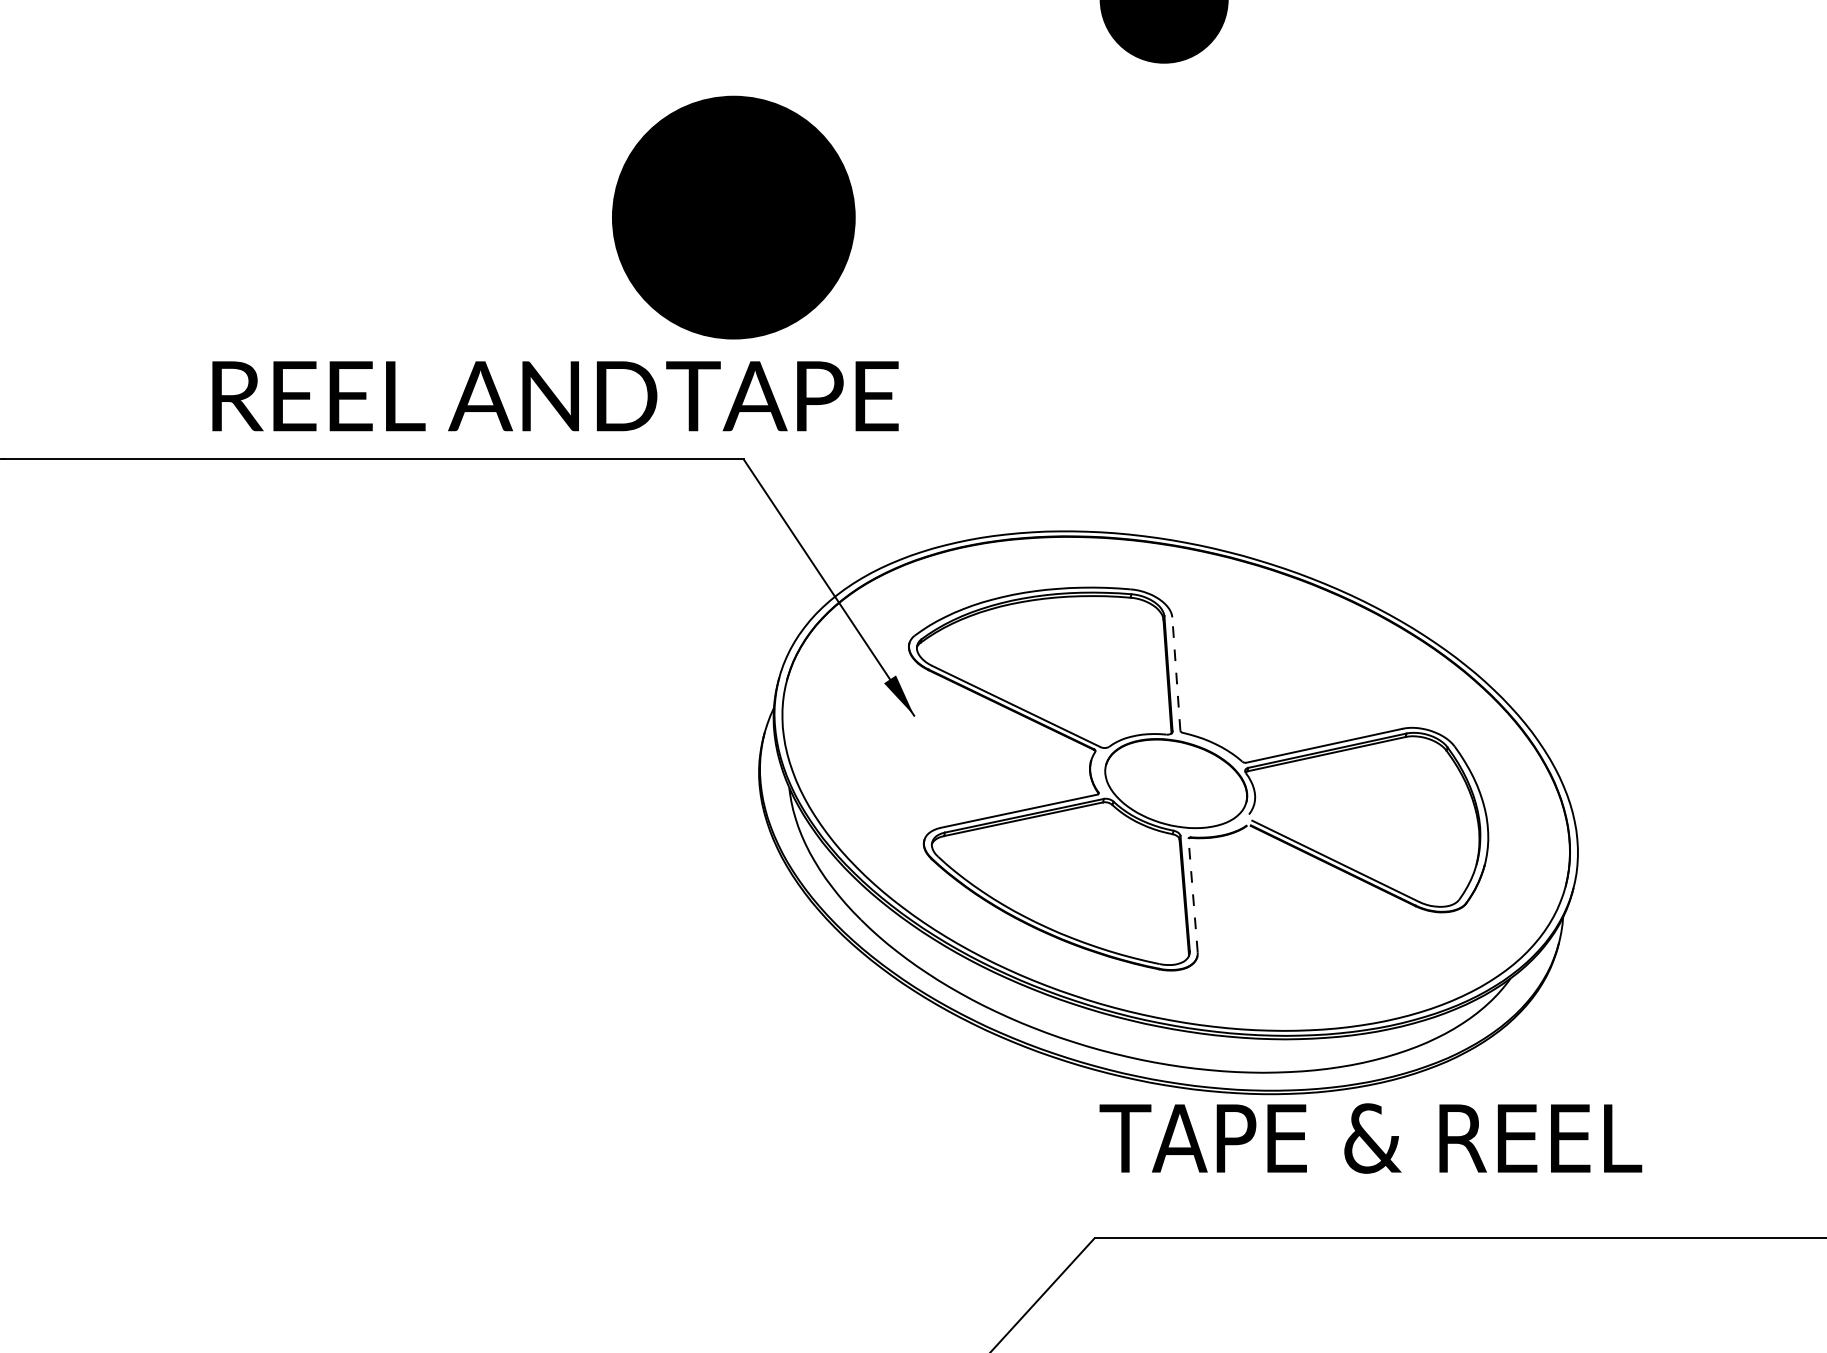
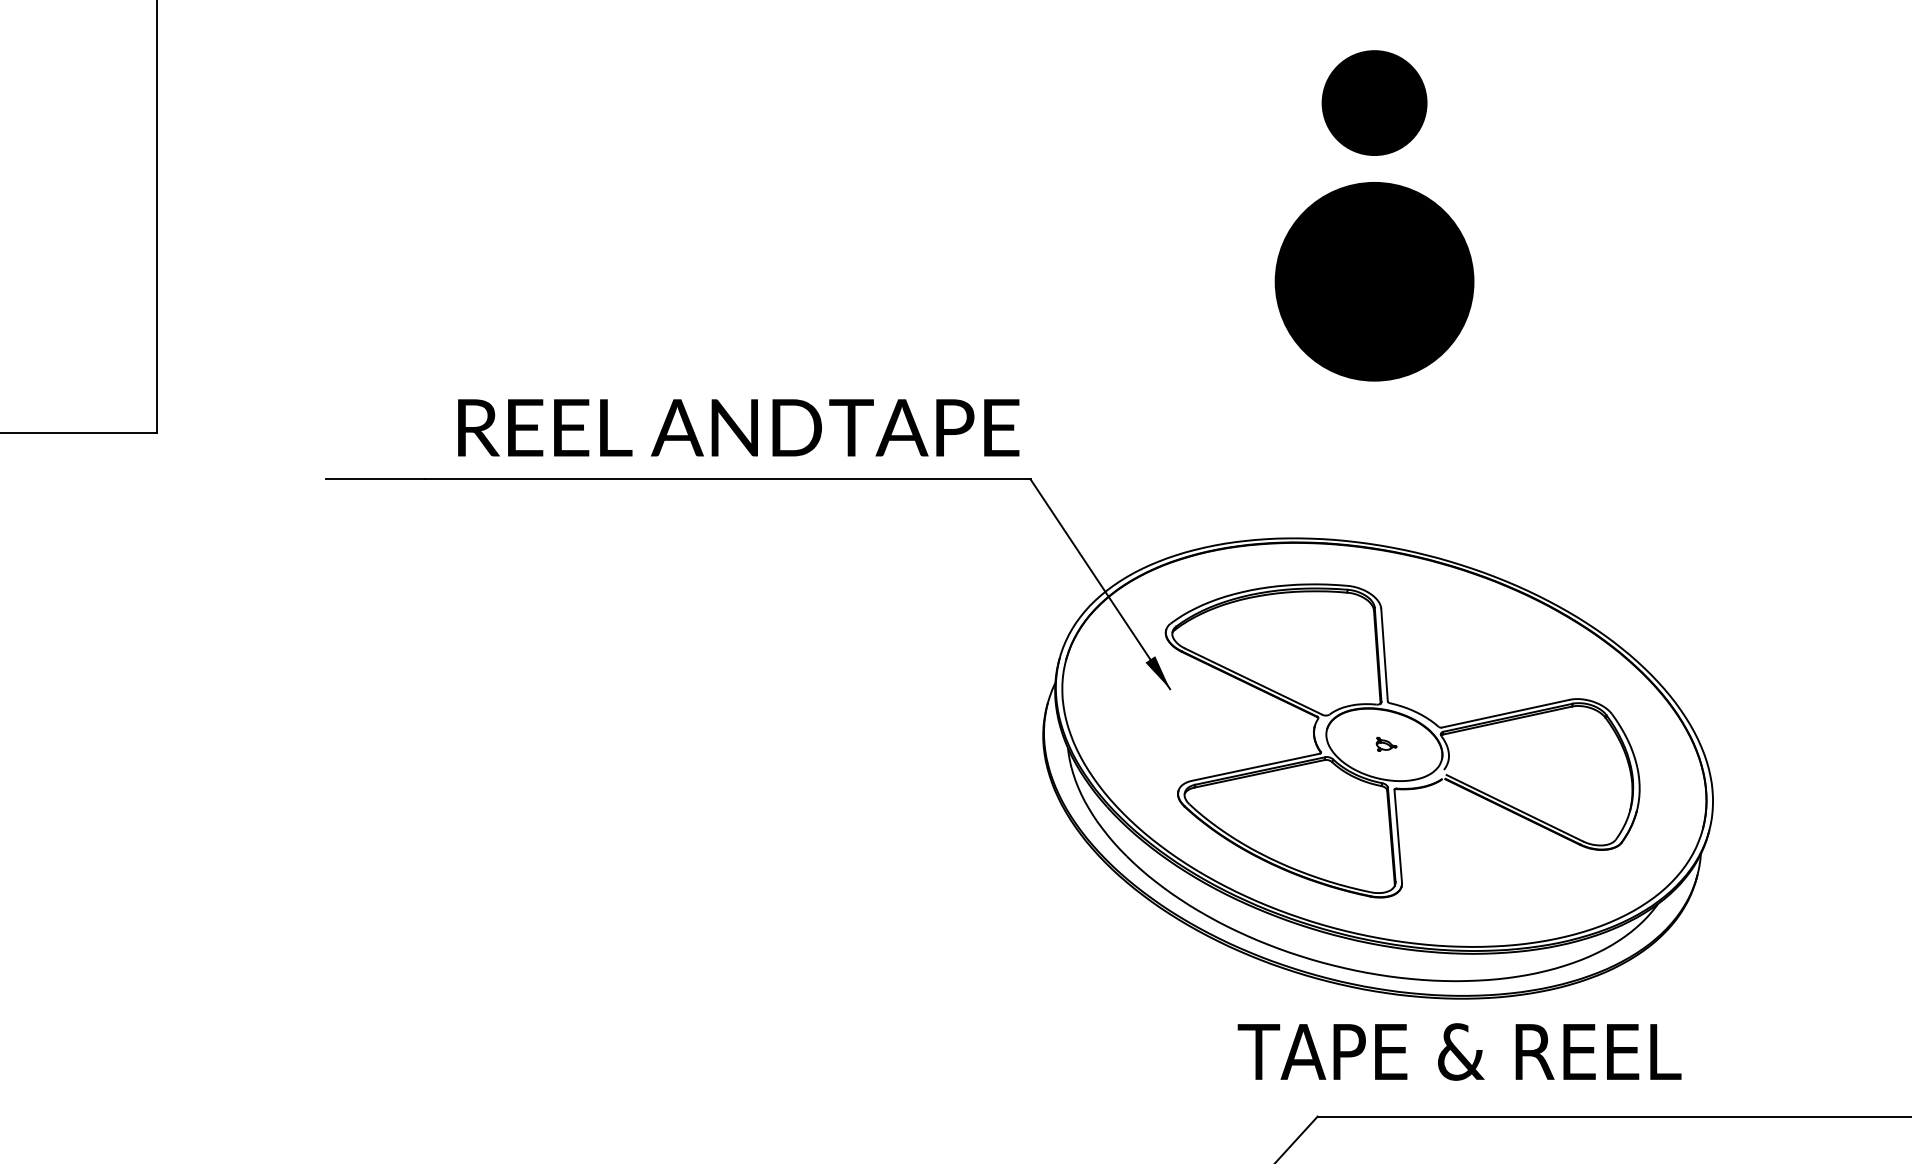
part: (733, 217) -> (1374, 281), moved
text: (555, 395) -> (738, 427), moved
line: (1176, 673) -> (1384, 654), dashed -> solid
part: (1178, 782) -> (1386, 743), added
line: (1193, 895) -> (1398, 836), dashed -> solid
text: (1370, 1137) -> (1459, 1051), moved

